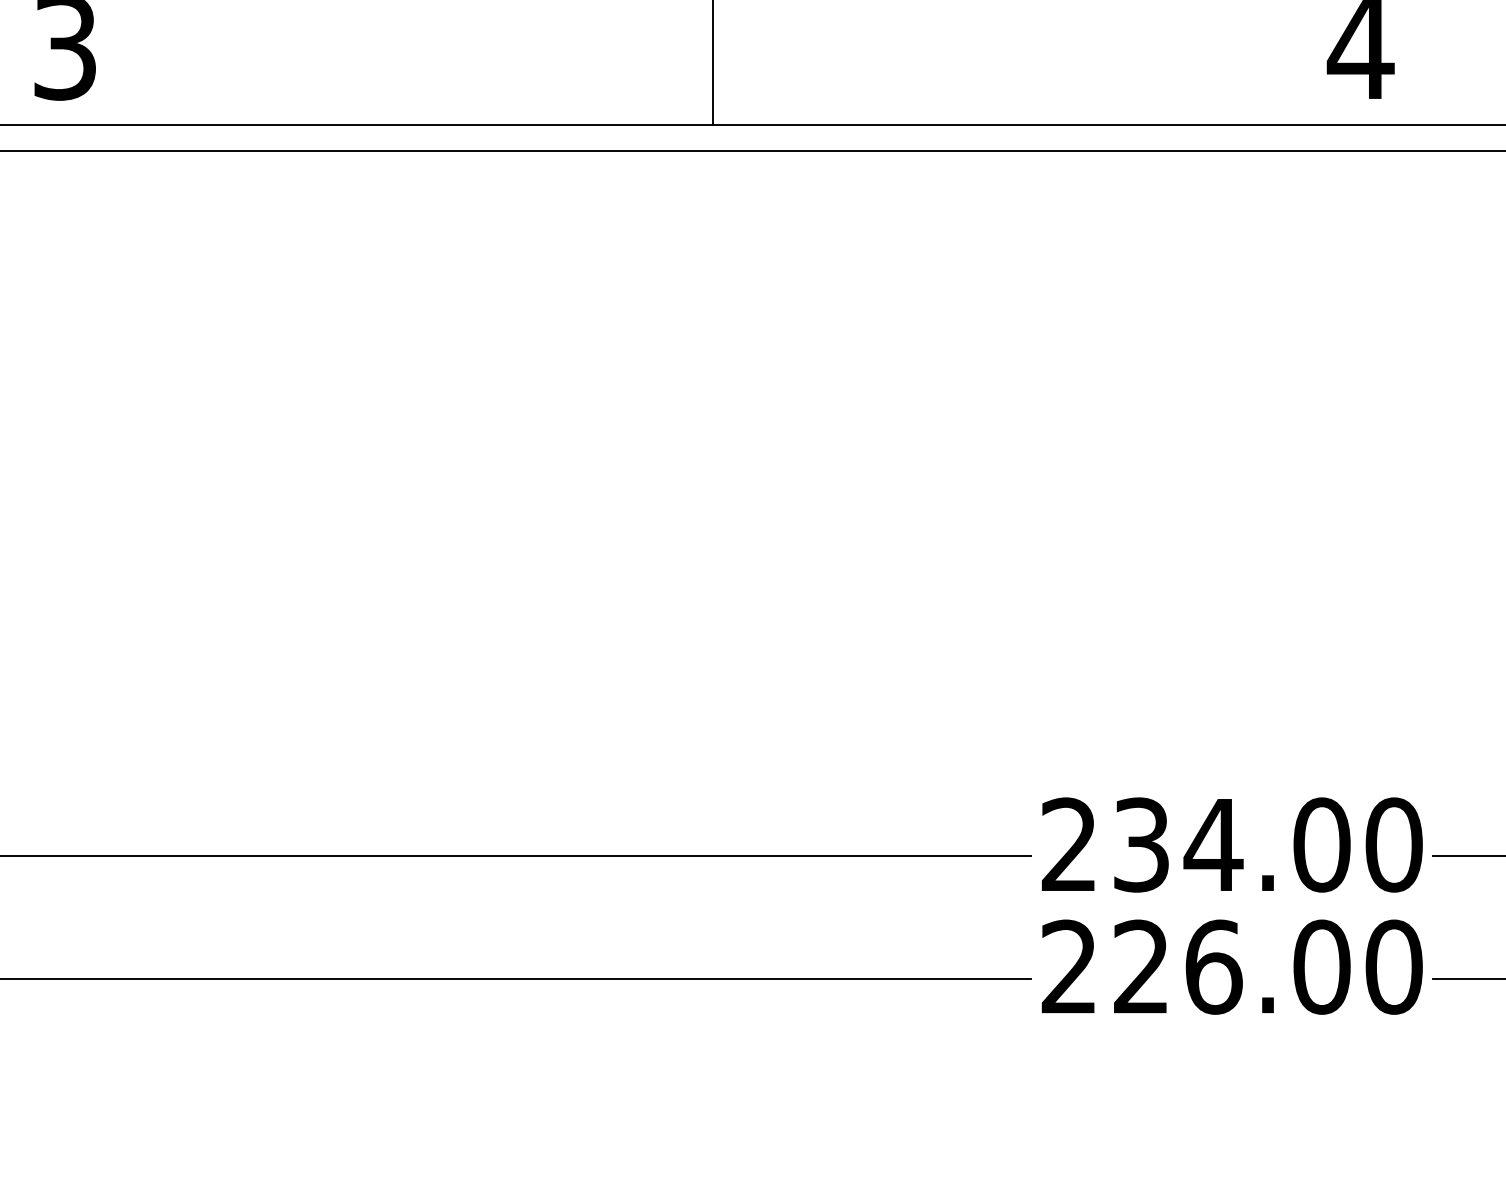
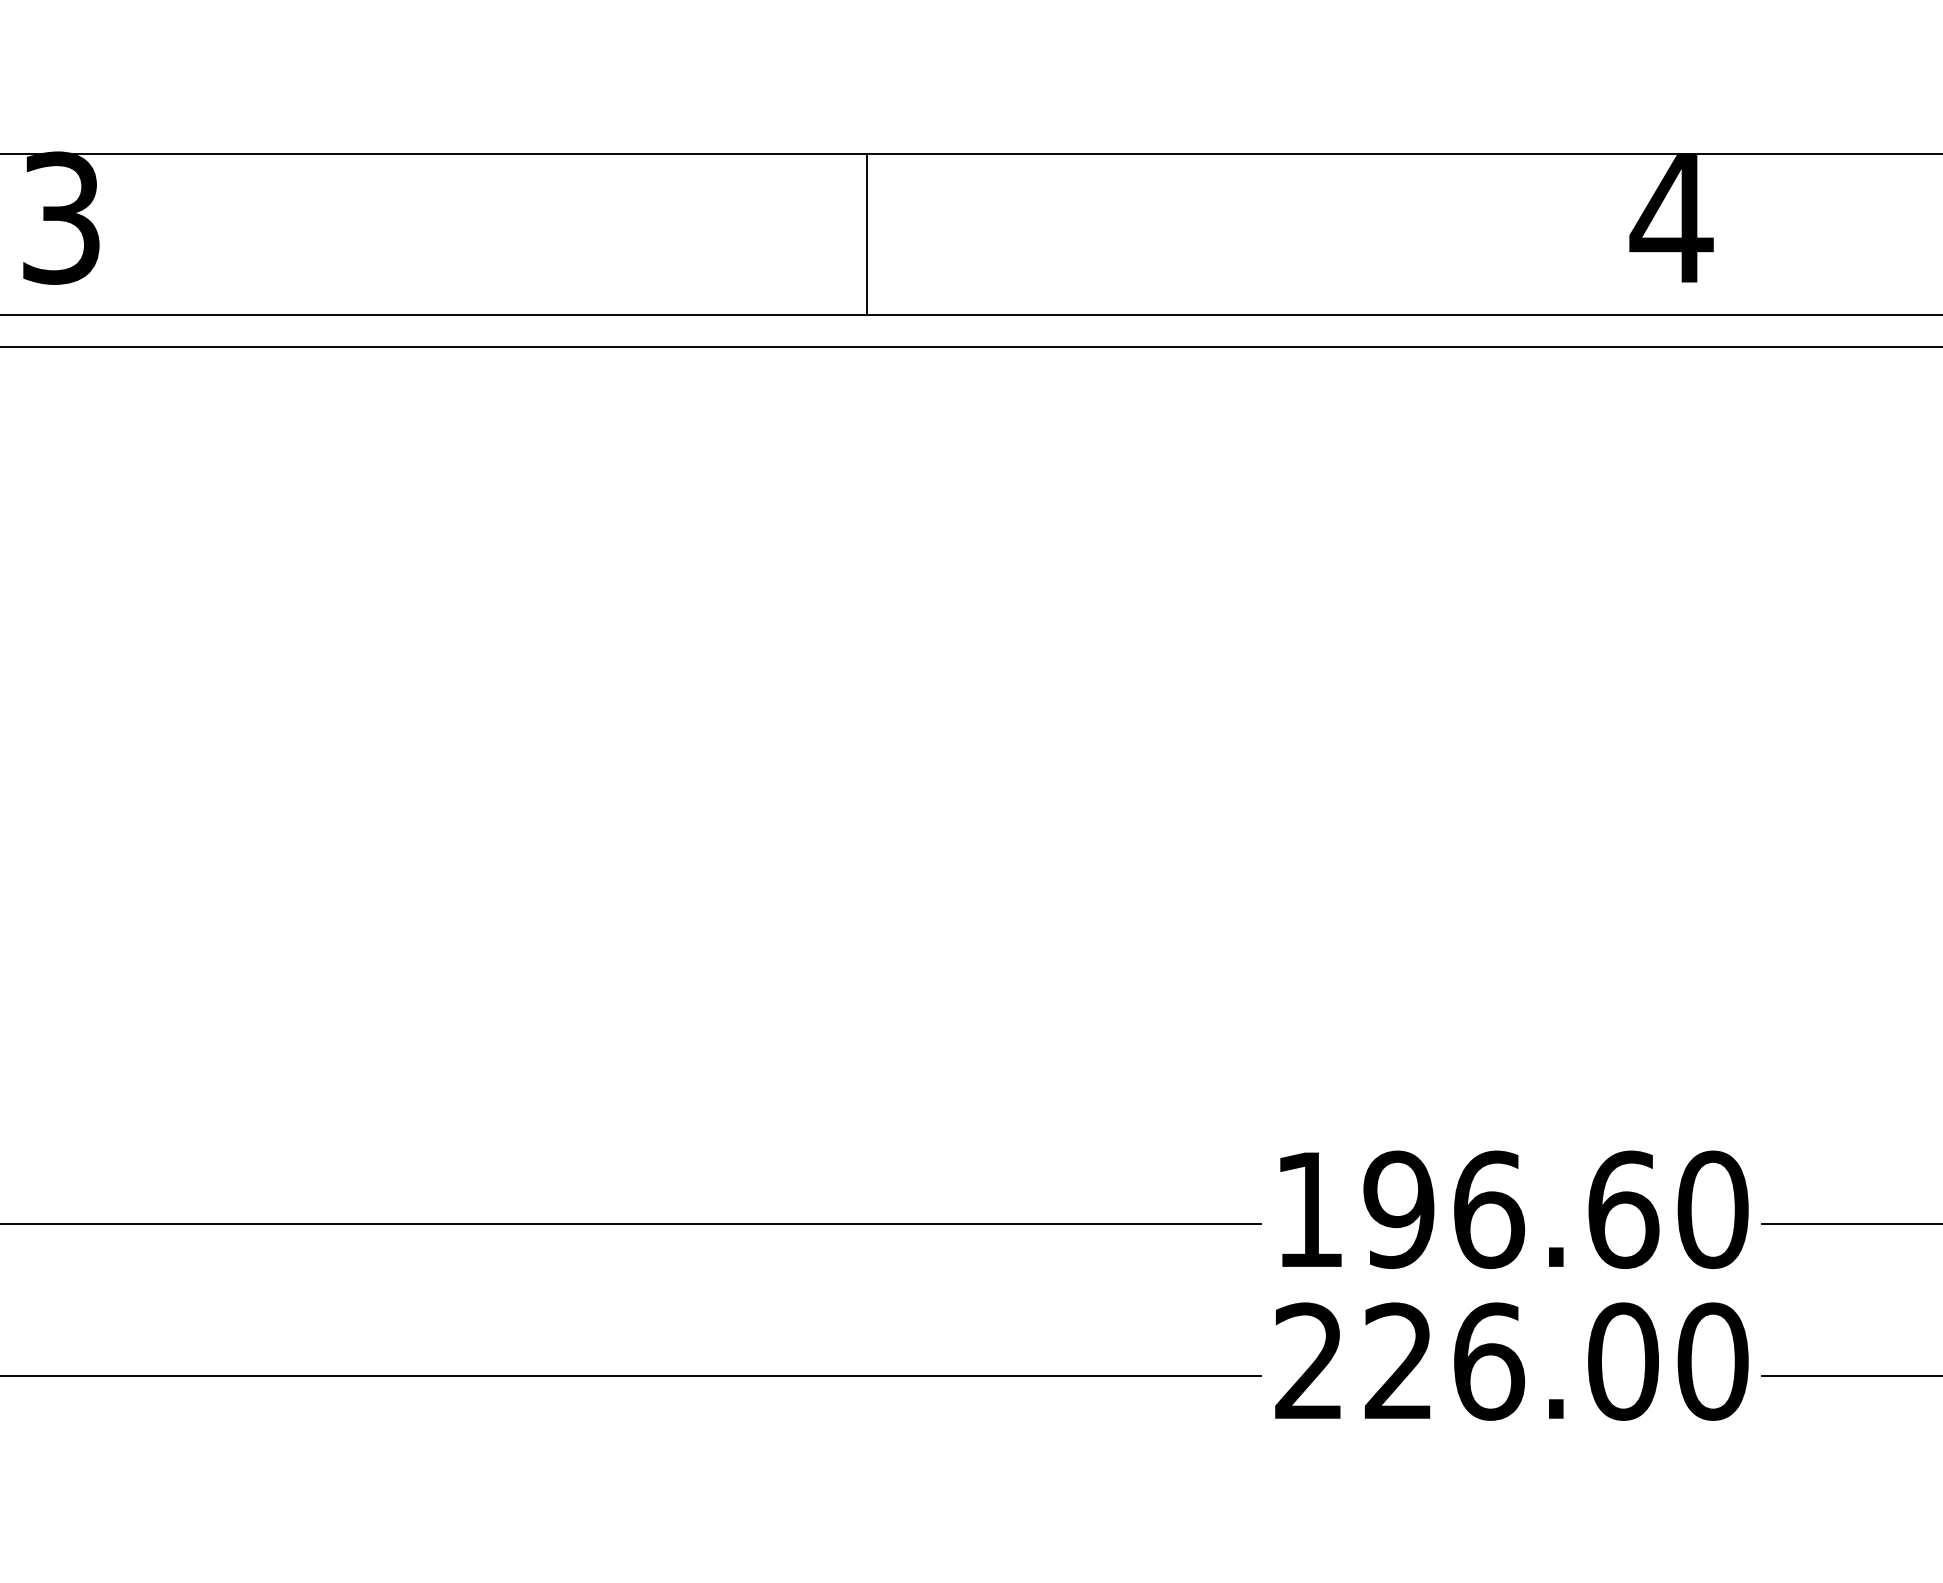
text: (1196, 844) -> (1467, 1209), 234.00 -> 196.60

